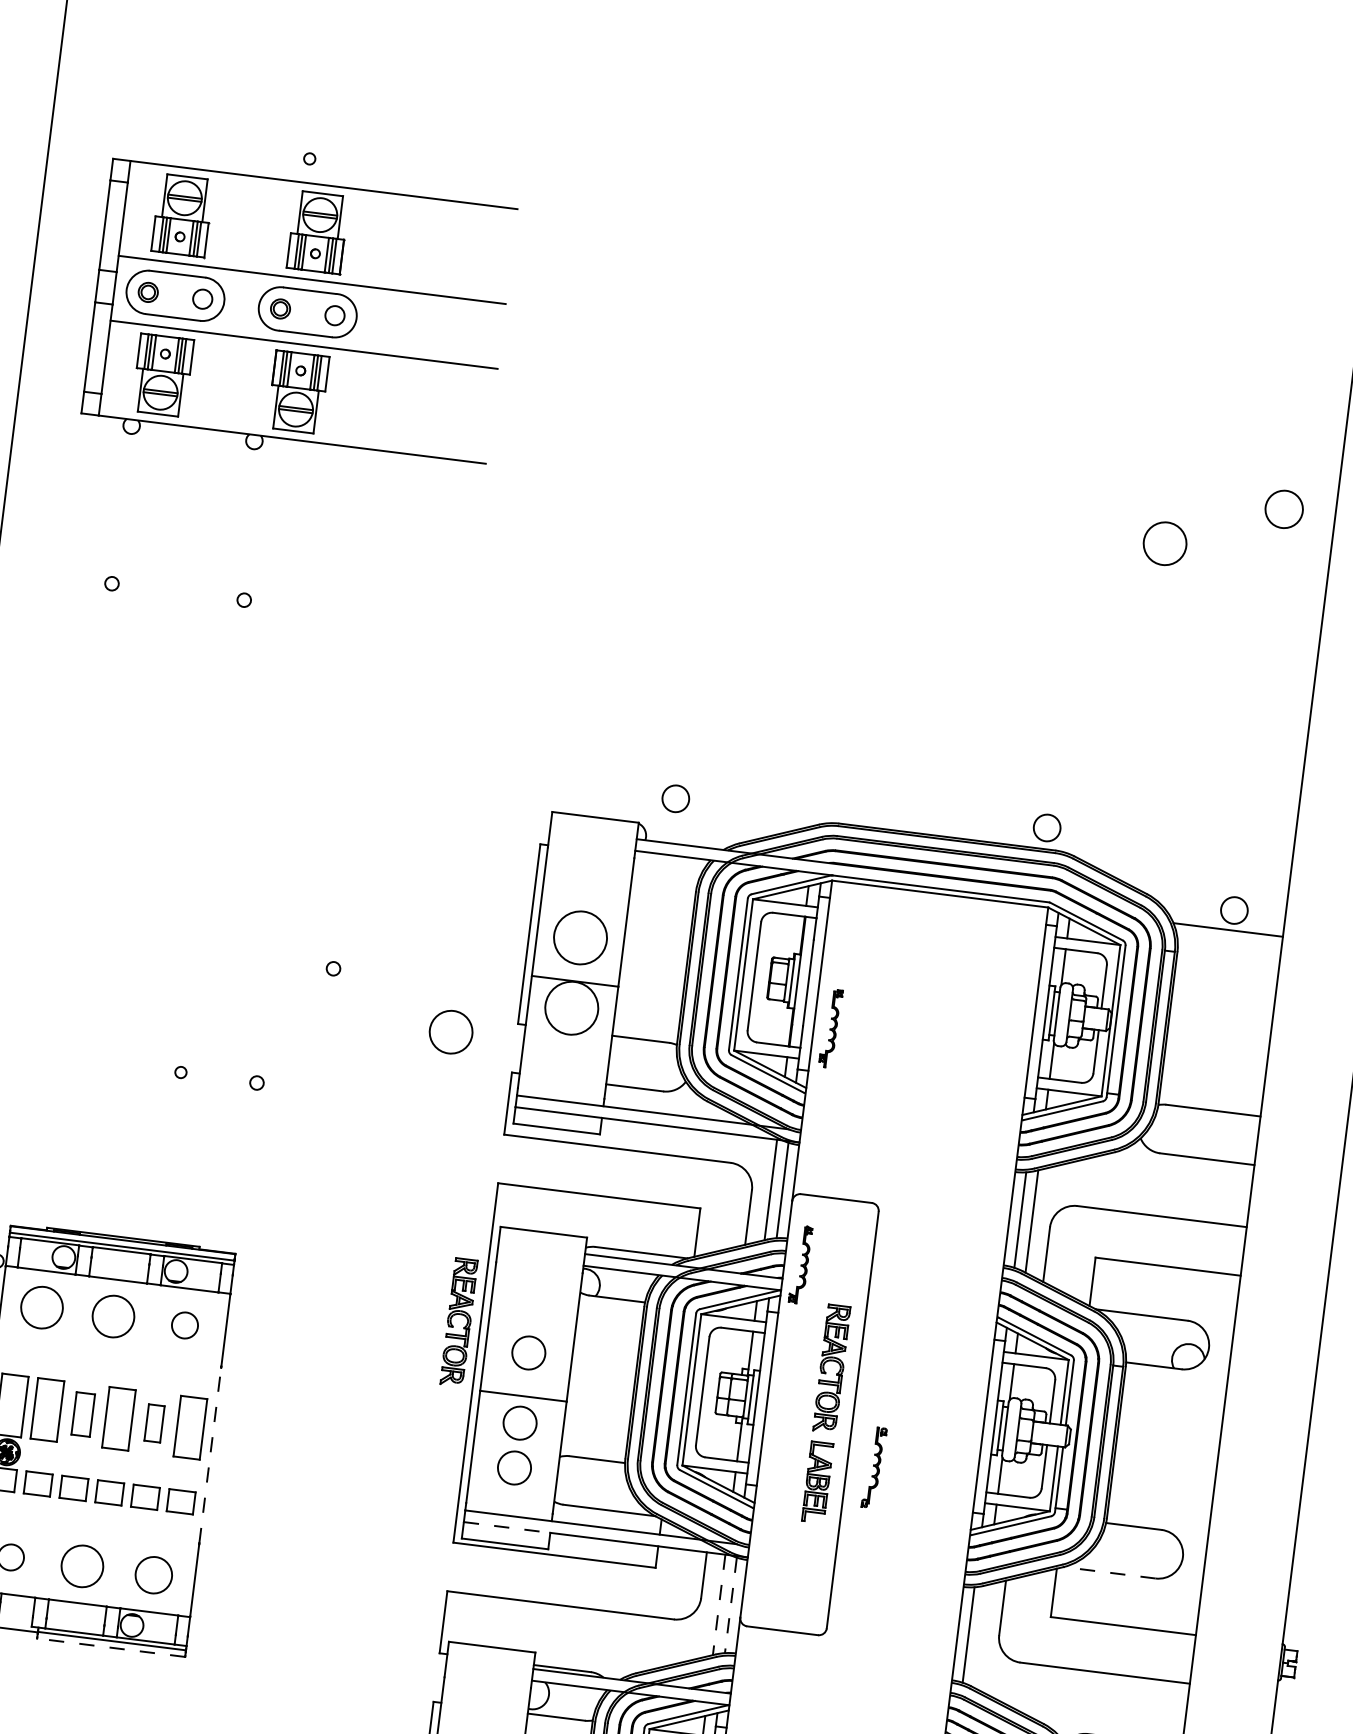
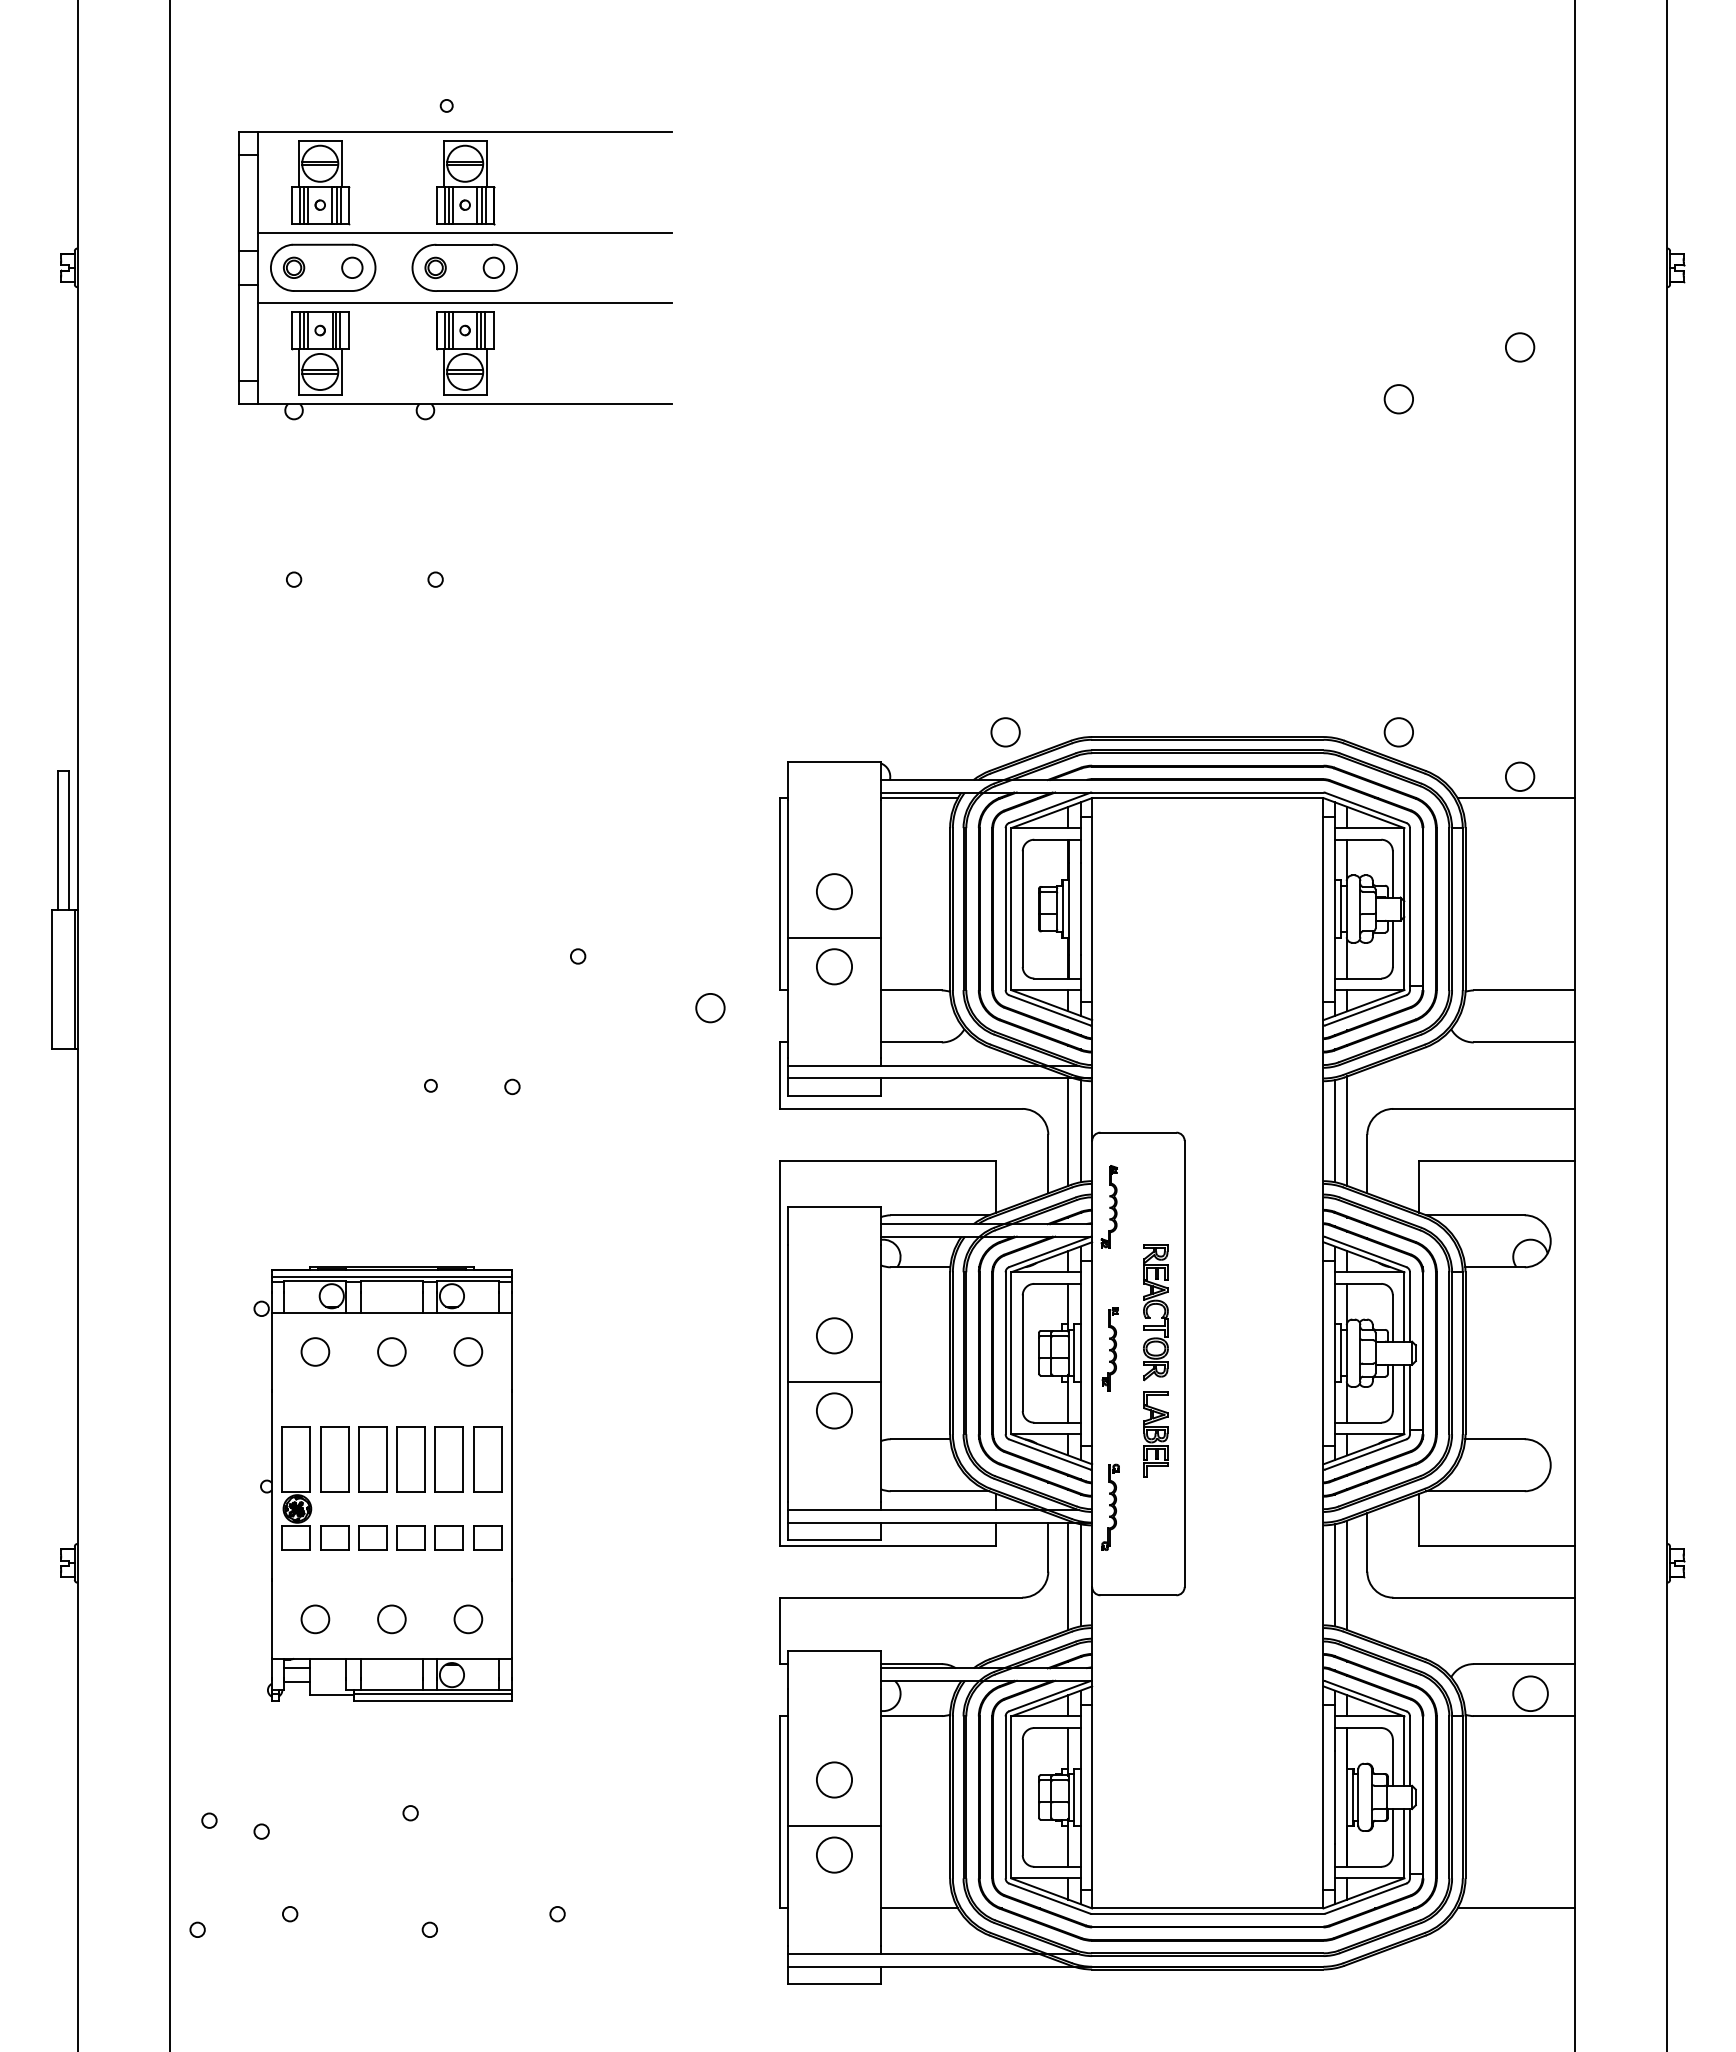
circle: (1284, 509) -> (1520, 347), size x0.71
circle: (1164, 543) -> (1398, 399), size x0.62
circle: (675, 798) -> (1005, 732), moved
circle: (1046, 828) -> (1398, 732), moved
line: (670, 860) -> (919, 798), added
circle: (580, 937) -> (834, 891), size x0.62
circle: (571, 1007) -> (834, 966), size x0.62
part: (830, 1028) -> (1109, 1349), moved
circle: (451, 1032) -> (710, 1008), size x0.62
circle: (42, 1307) -> (315, 1351), size x0.62
circle: (113, 1316) -> (391, 1351), size x0.62
part: (453, 1326) -> (751, 1317), removed
part: (82, 1414) -> (372, 1459), size x1.43
part: (153, 1423) -> (448, 1459), size x1.67
line: (210, 1455) -> (512, 1485), dashed -> solid
part: (874, 1466) -> (1110, 1506), moved
circle: (514, 1467) -> (834, 1458), removed
line: (507, 1527) -> (834, 1522), dashed -> solid
circle: (82, 1566) -> (391, 1619), size x0.62
line: (1109, 1573) -> (1475, 1491), dashed -> solid
circle: (153, 1575) -> (468, 1619), size x0.71
line: (719, 1605) -> (1068, 1576), dashed -> solid
line: (730, 1605) -> (1080, 1575), dashed -> solid
line: (980, 1636) -> (1347, 1575), added
line: (110, 1647) -> (432, 1701), dashed -> solid

